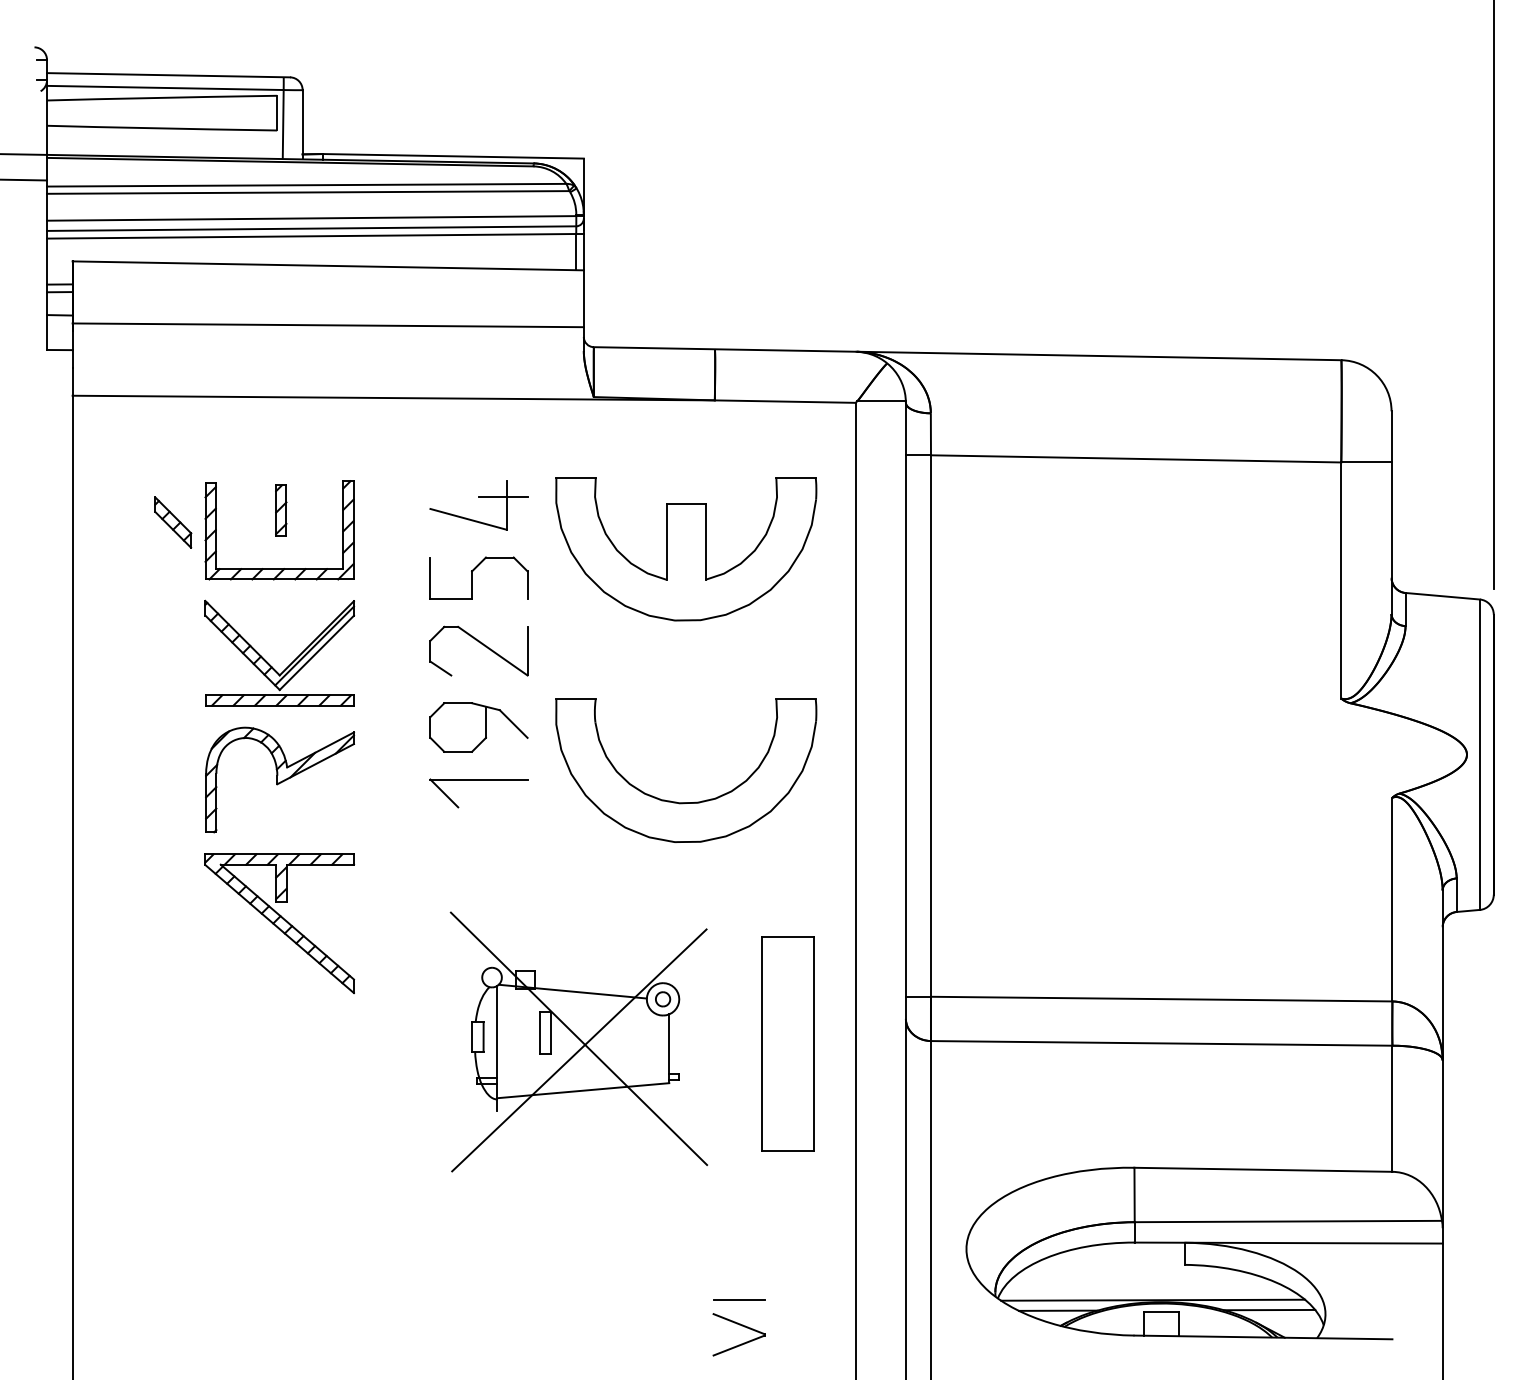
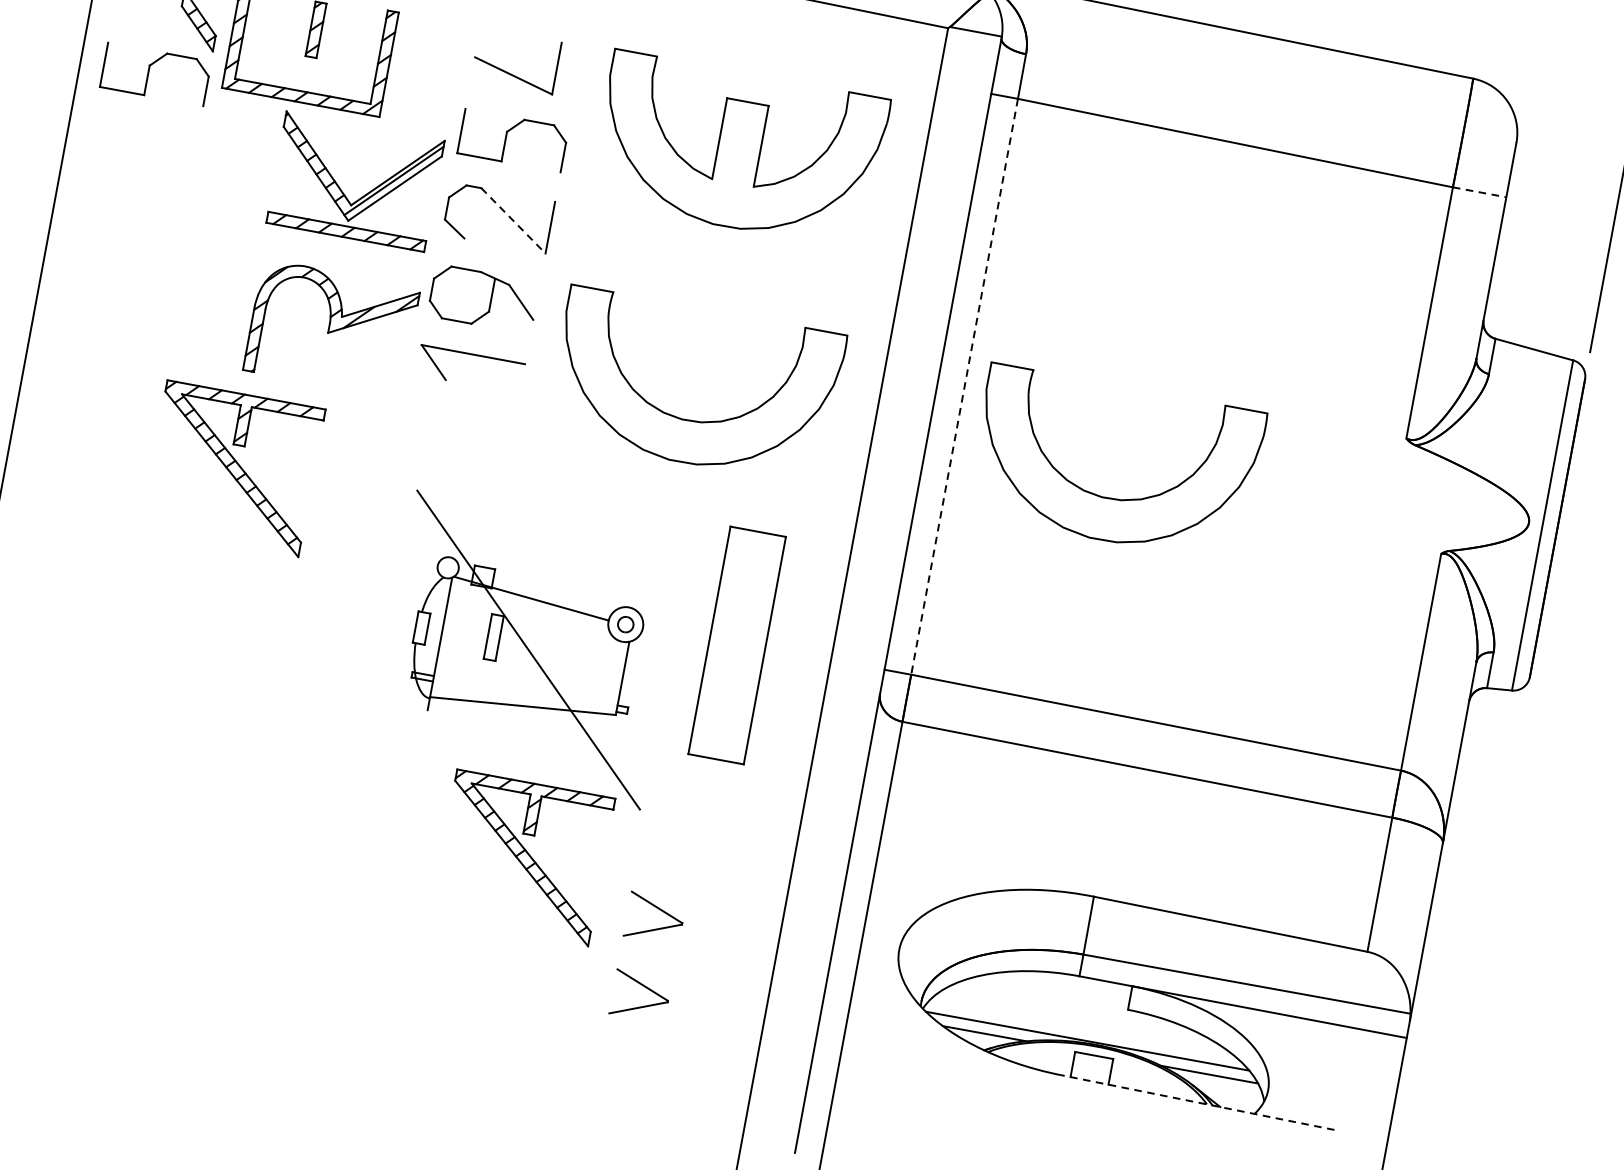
line: (1366, 462) -> (1479, 192), solid -> dashed
line: (503, 497) -> (555, 59), removed
part: (142, 577) -> (155, 73), added
line: (493, 651) -> (514, 221), solid -> dashed
part: (268, 662) -> (341, 189), moved
line: (930, 726) -> (963, 387), solid -> dashed
part: (280, 779) -> (332, 328), moved
part: (1081, 802) -> (1109, 497), added
part: (787, 1043) -> (736, 645), moved
line: (579, 1050) -> (526, 662), removed
part: (608, 1228) -> (522, 857), added
part: (741, 1253) -> (659, 910), added
line: (738, 1300) -> (646, 959), removed
line: (1263, 1337) -> (1197, 1102), solid -> dashed

